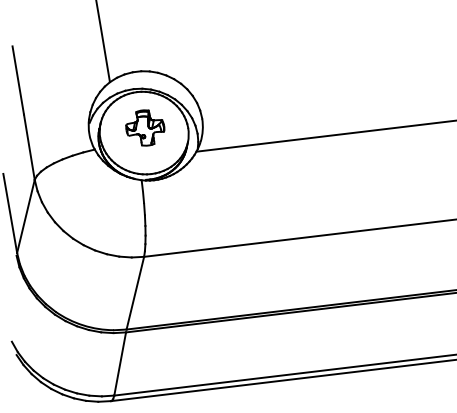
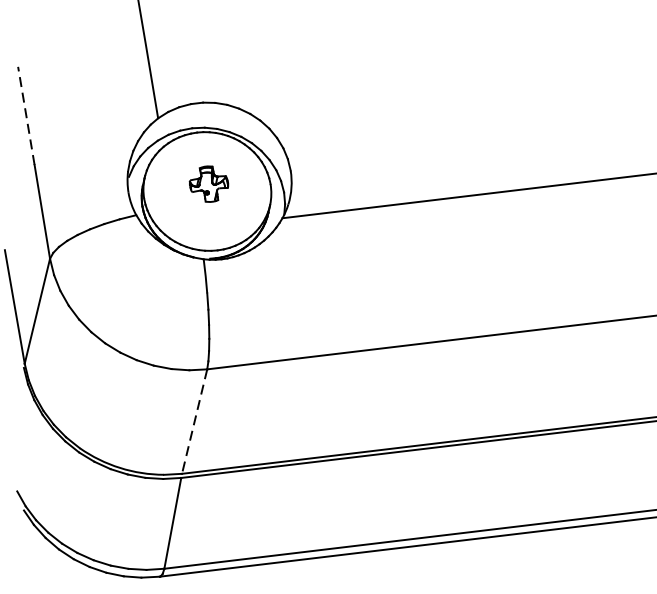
line: (18, 80) -> (26, 115), solid -> dashed
part: (145, 127) -> (209, 183), size x0.7
line: (135, 293) -> (194, 422), solid -> dashed

